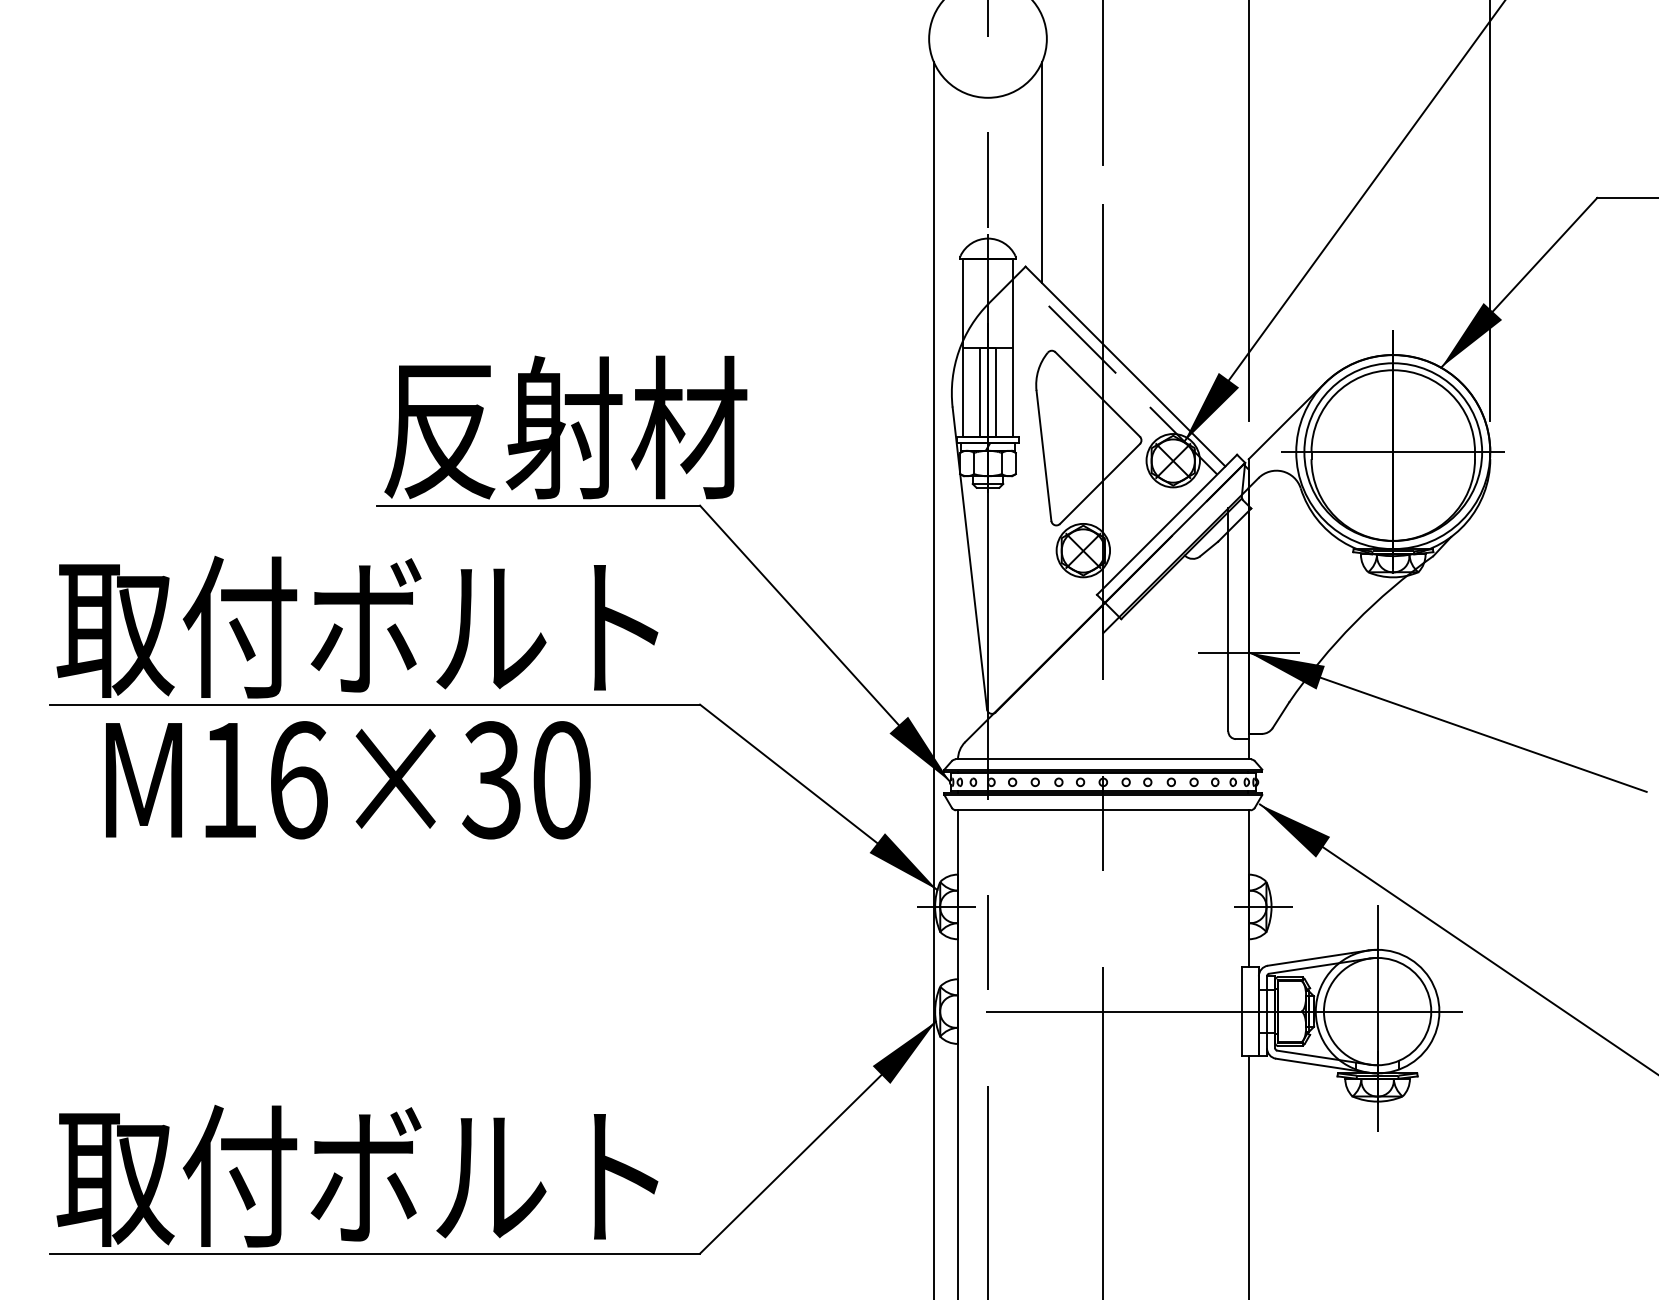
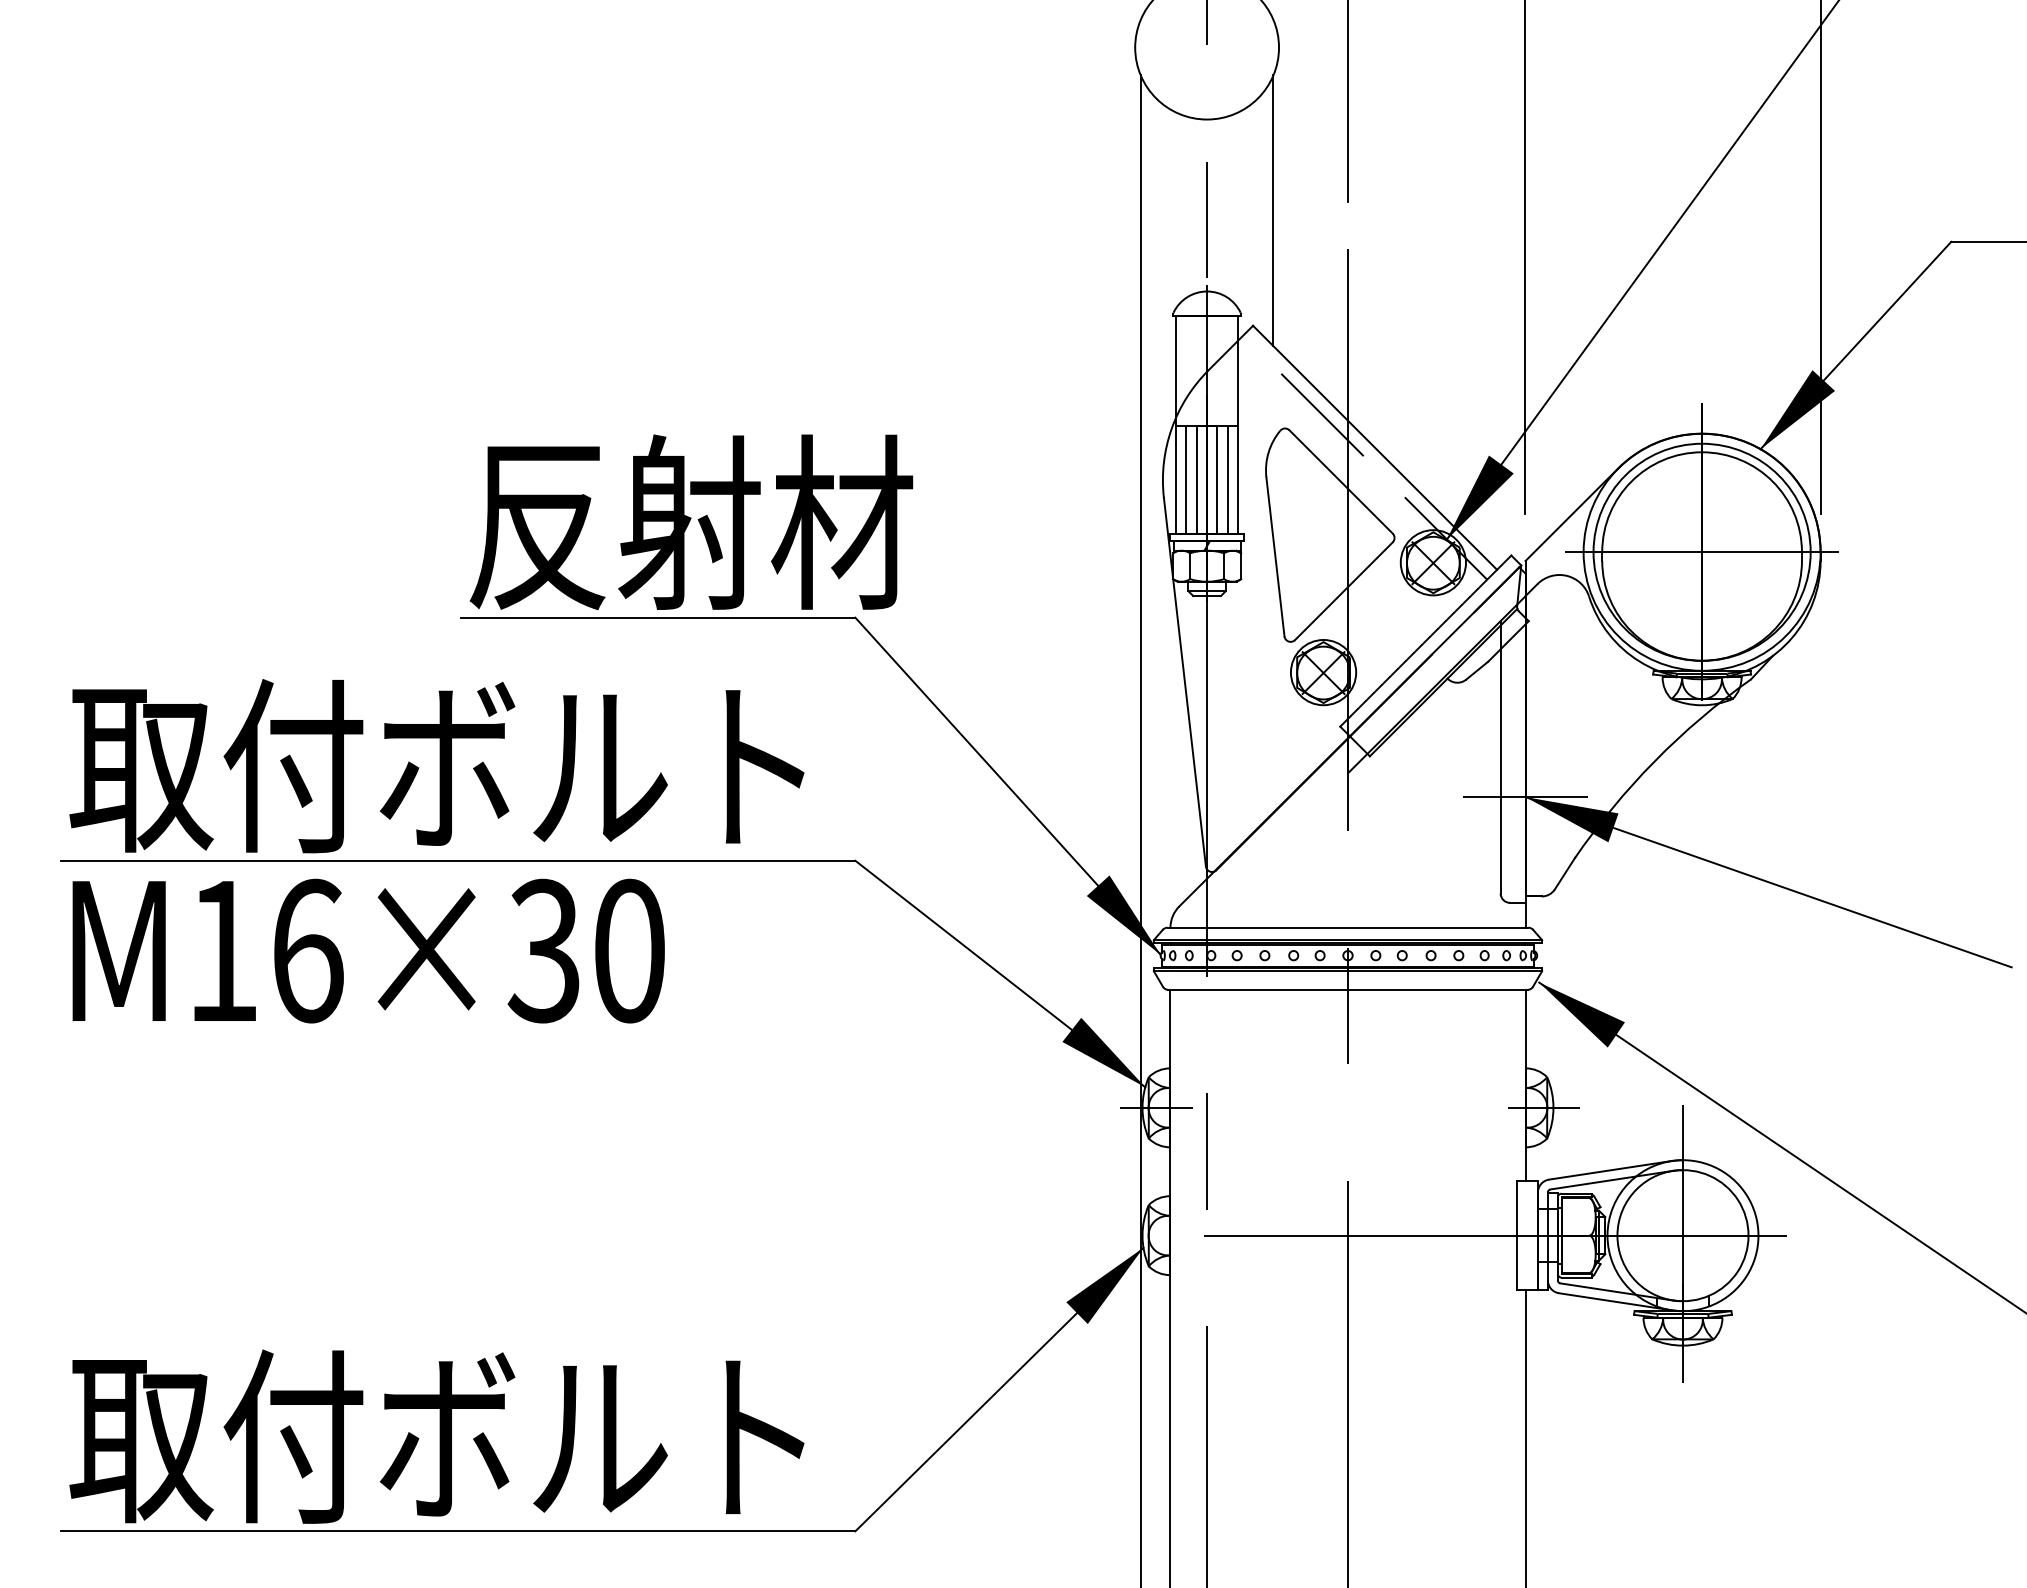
line: (970, 392) -> (1185, 479), added
line: (1005, 392) -> (1228, 479), added
text: (348, 779) -> (368, 950), moved

